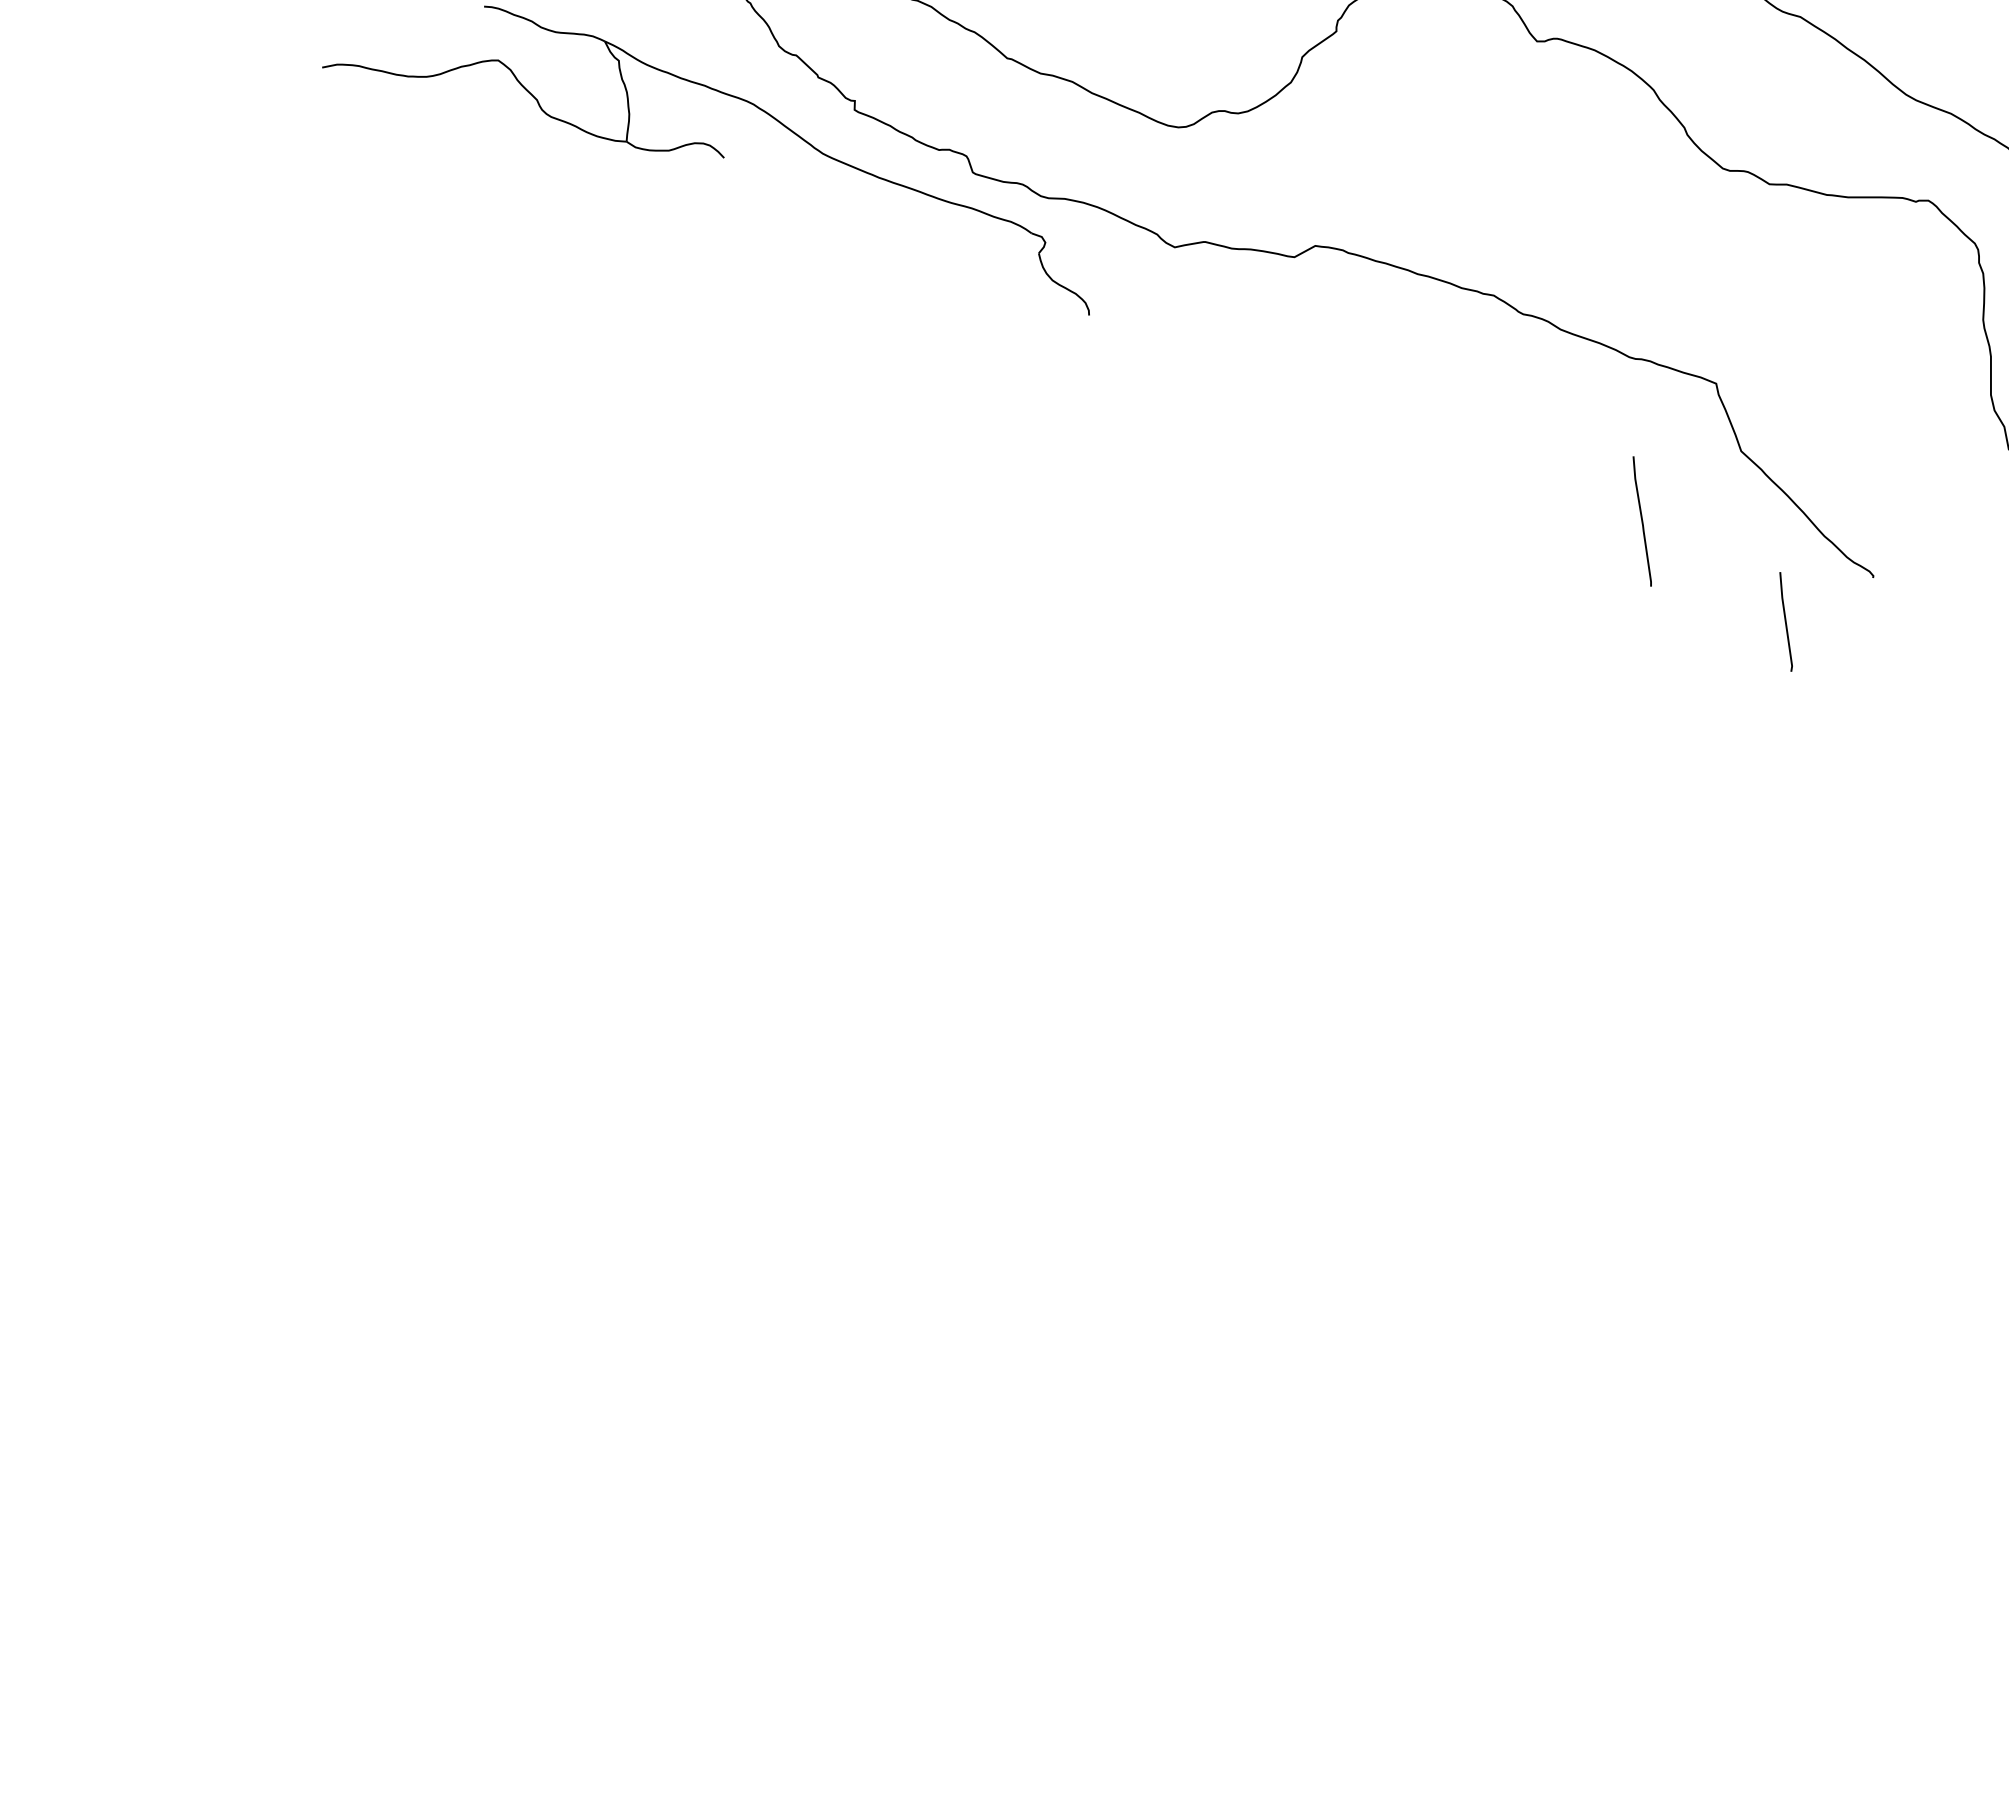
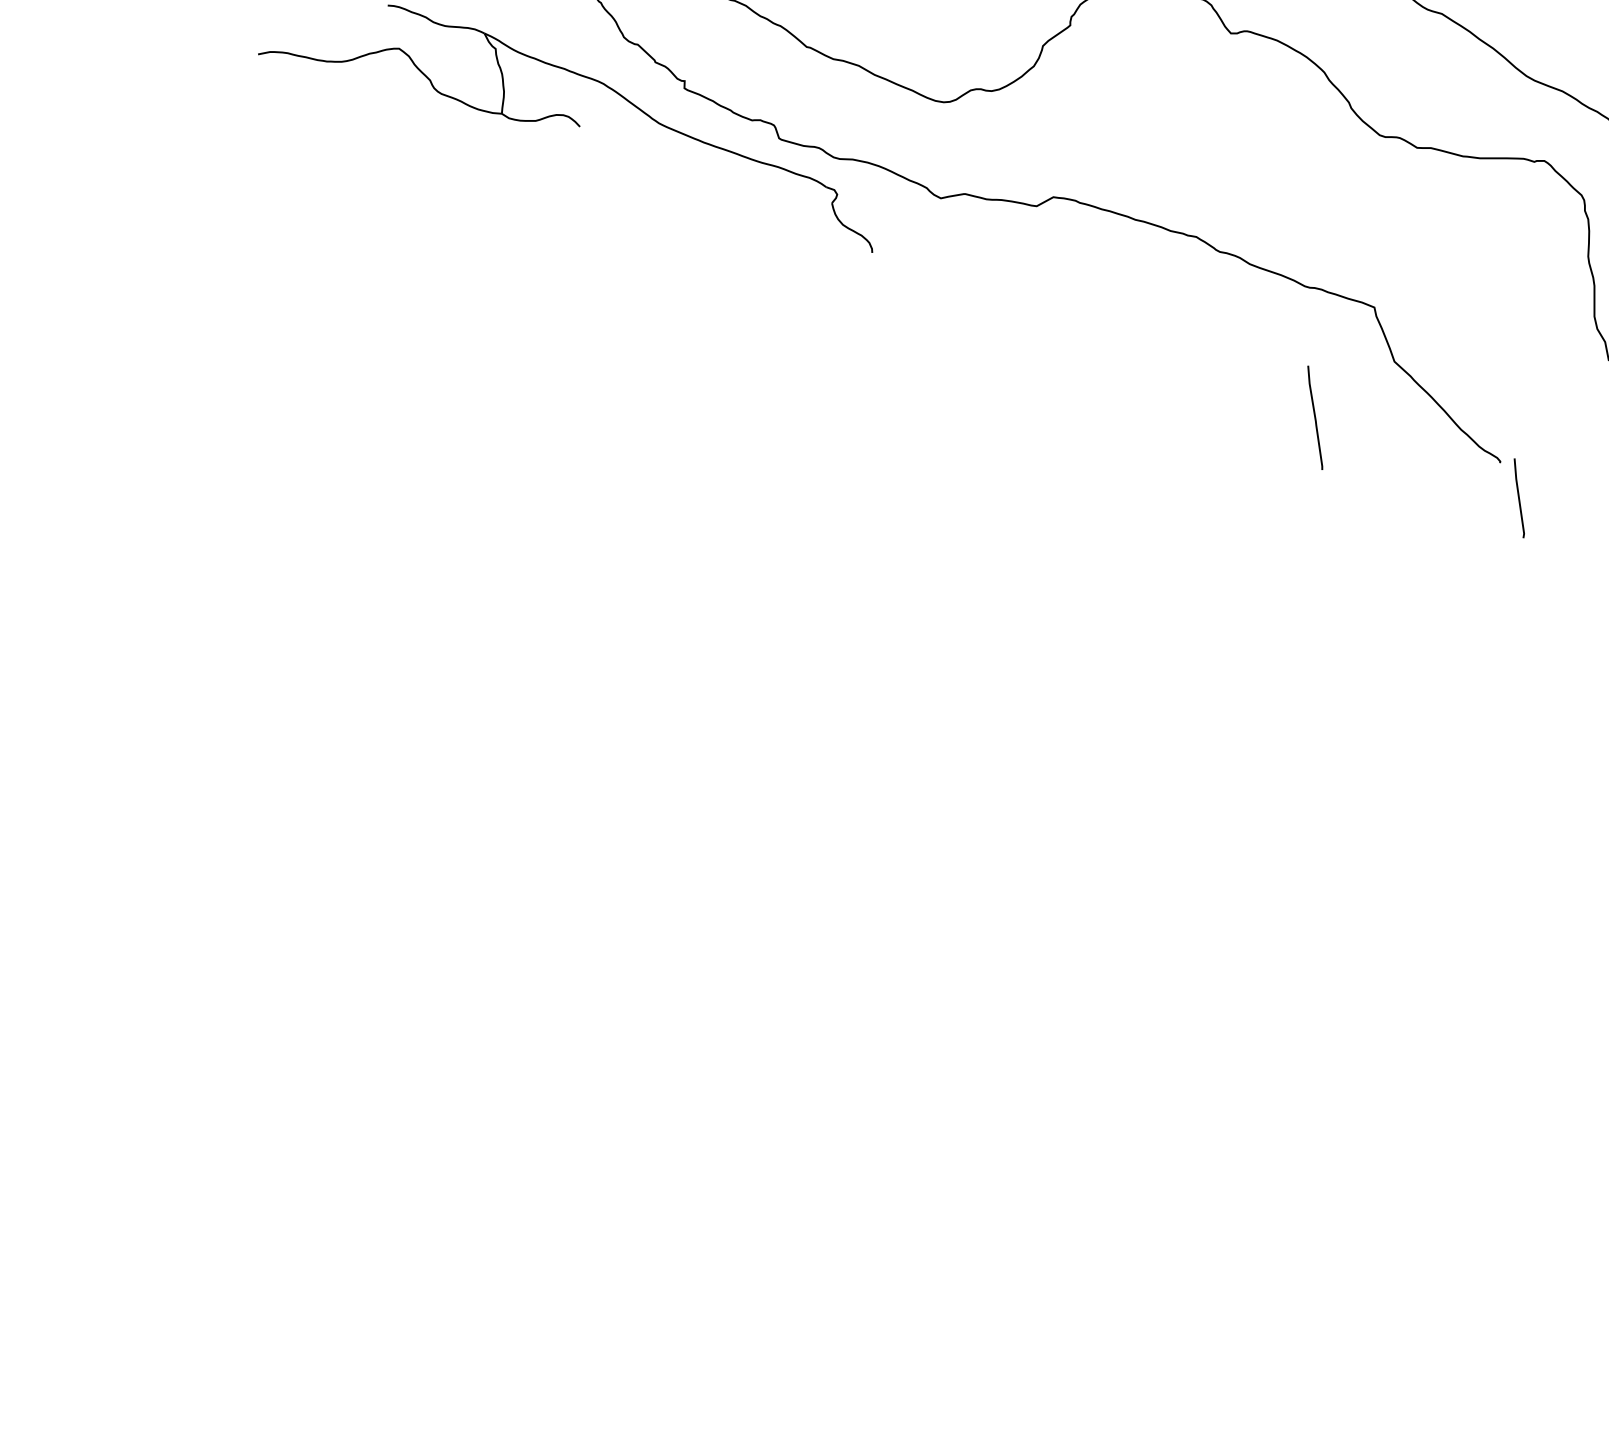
line: (1785, 621) -> (1518, 497), moved

